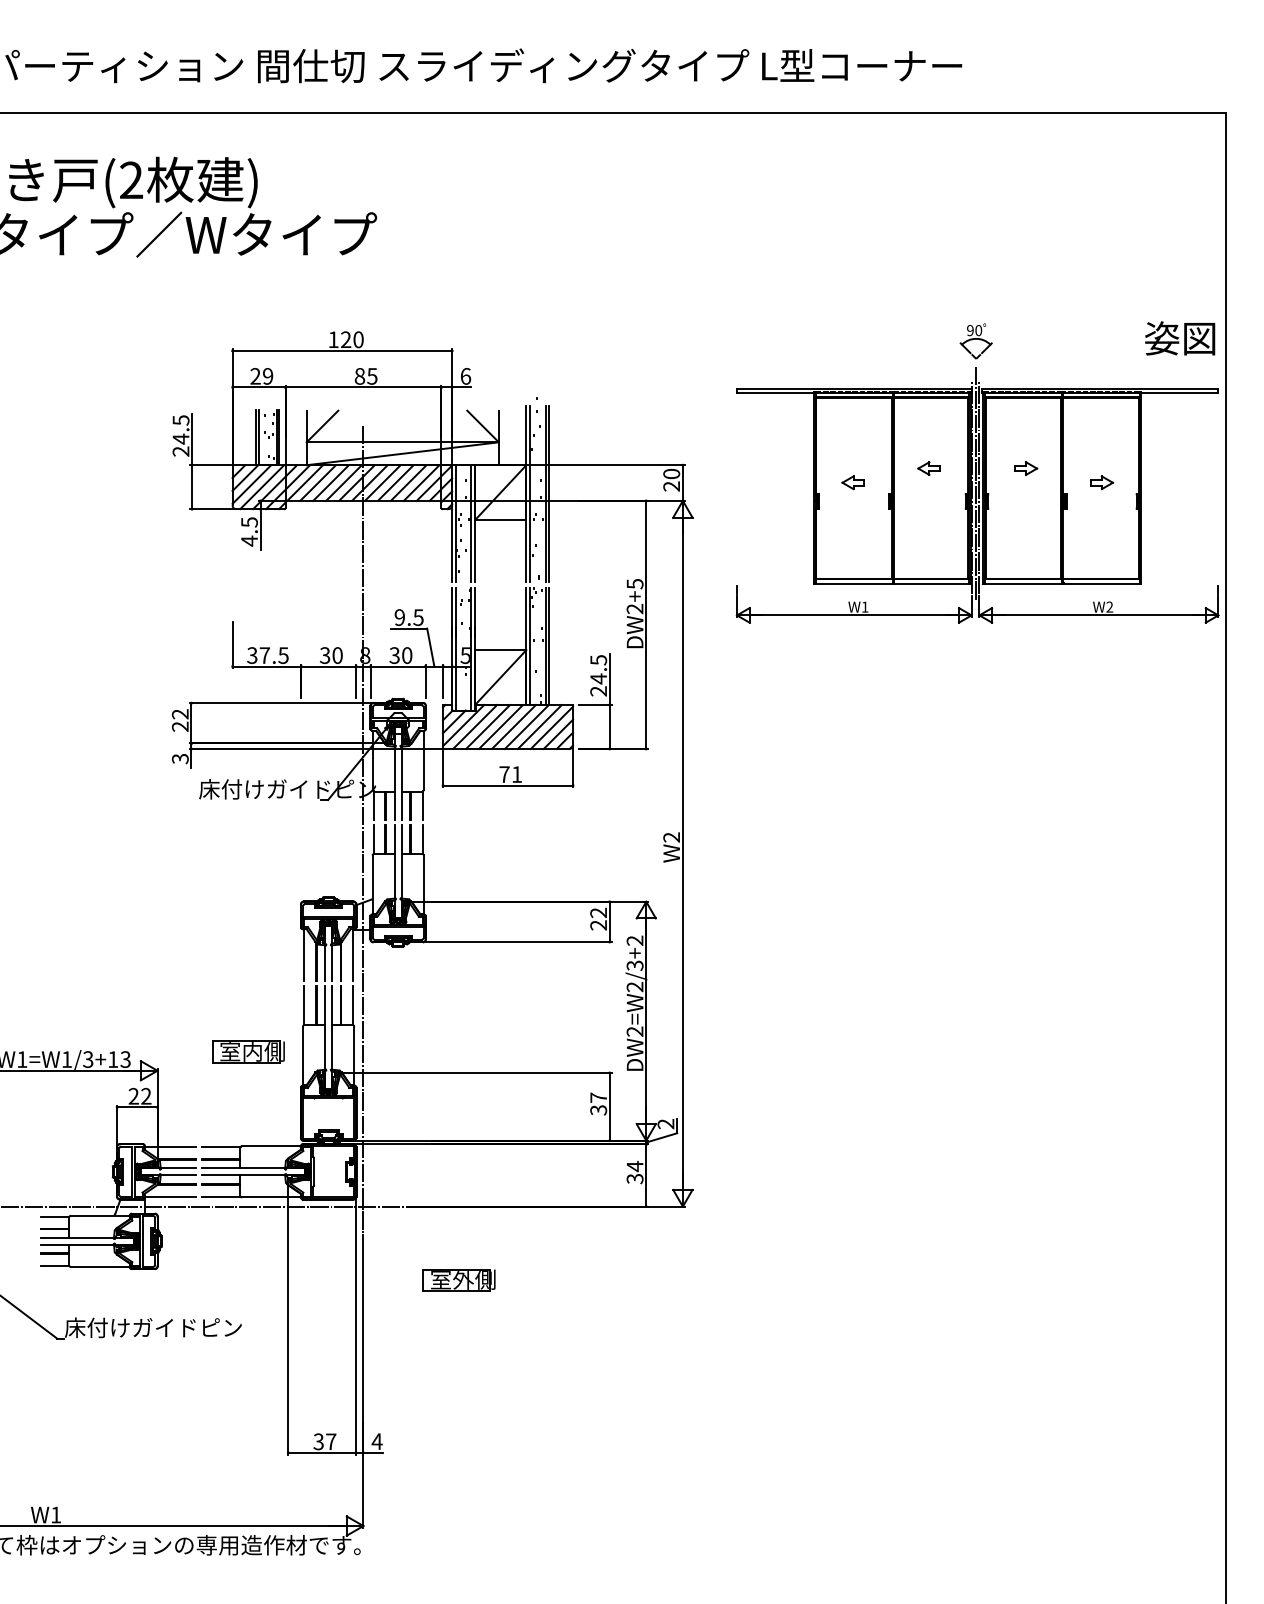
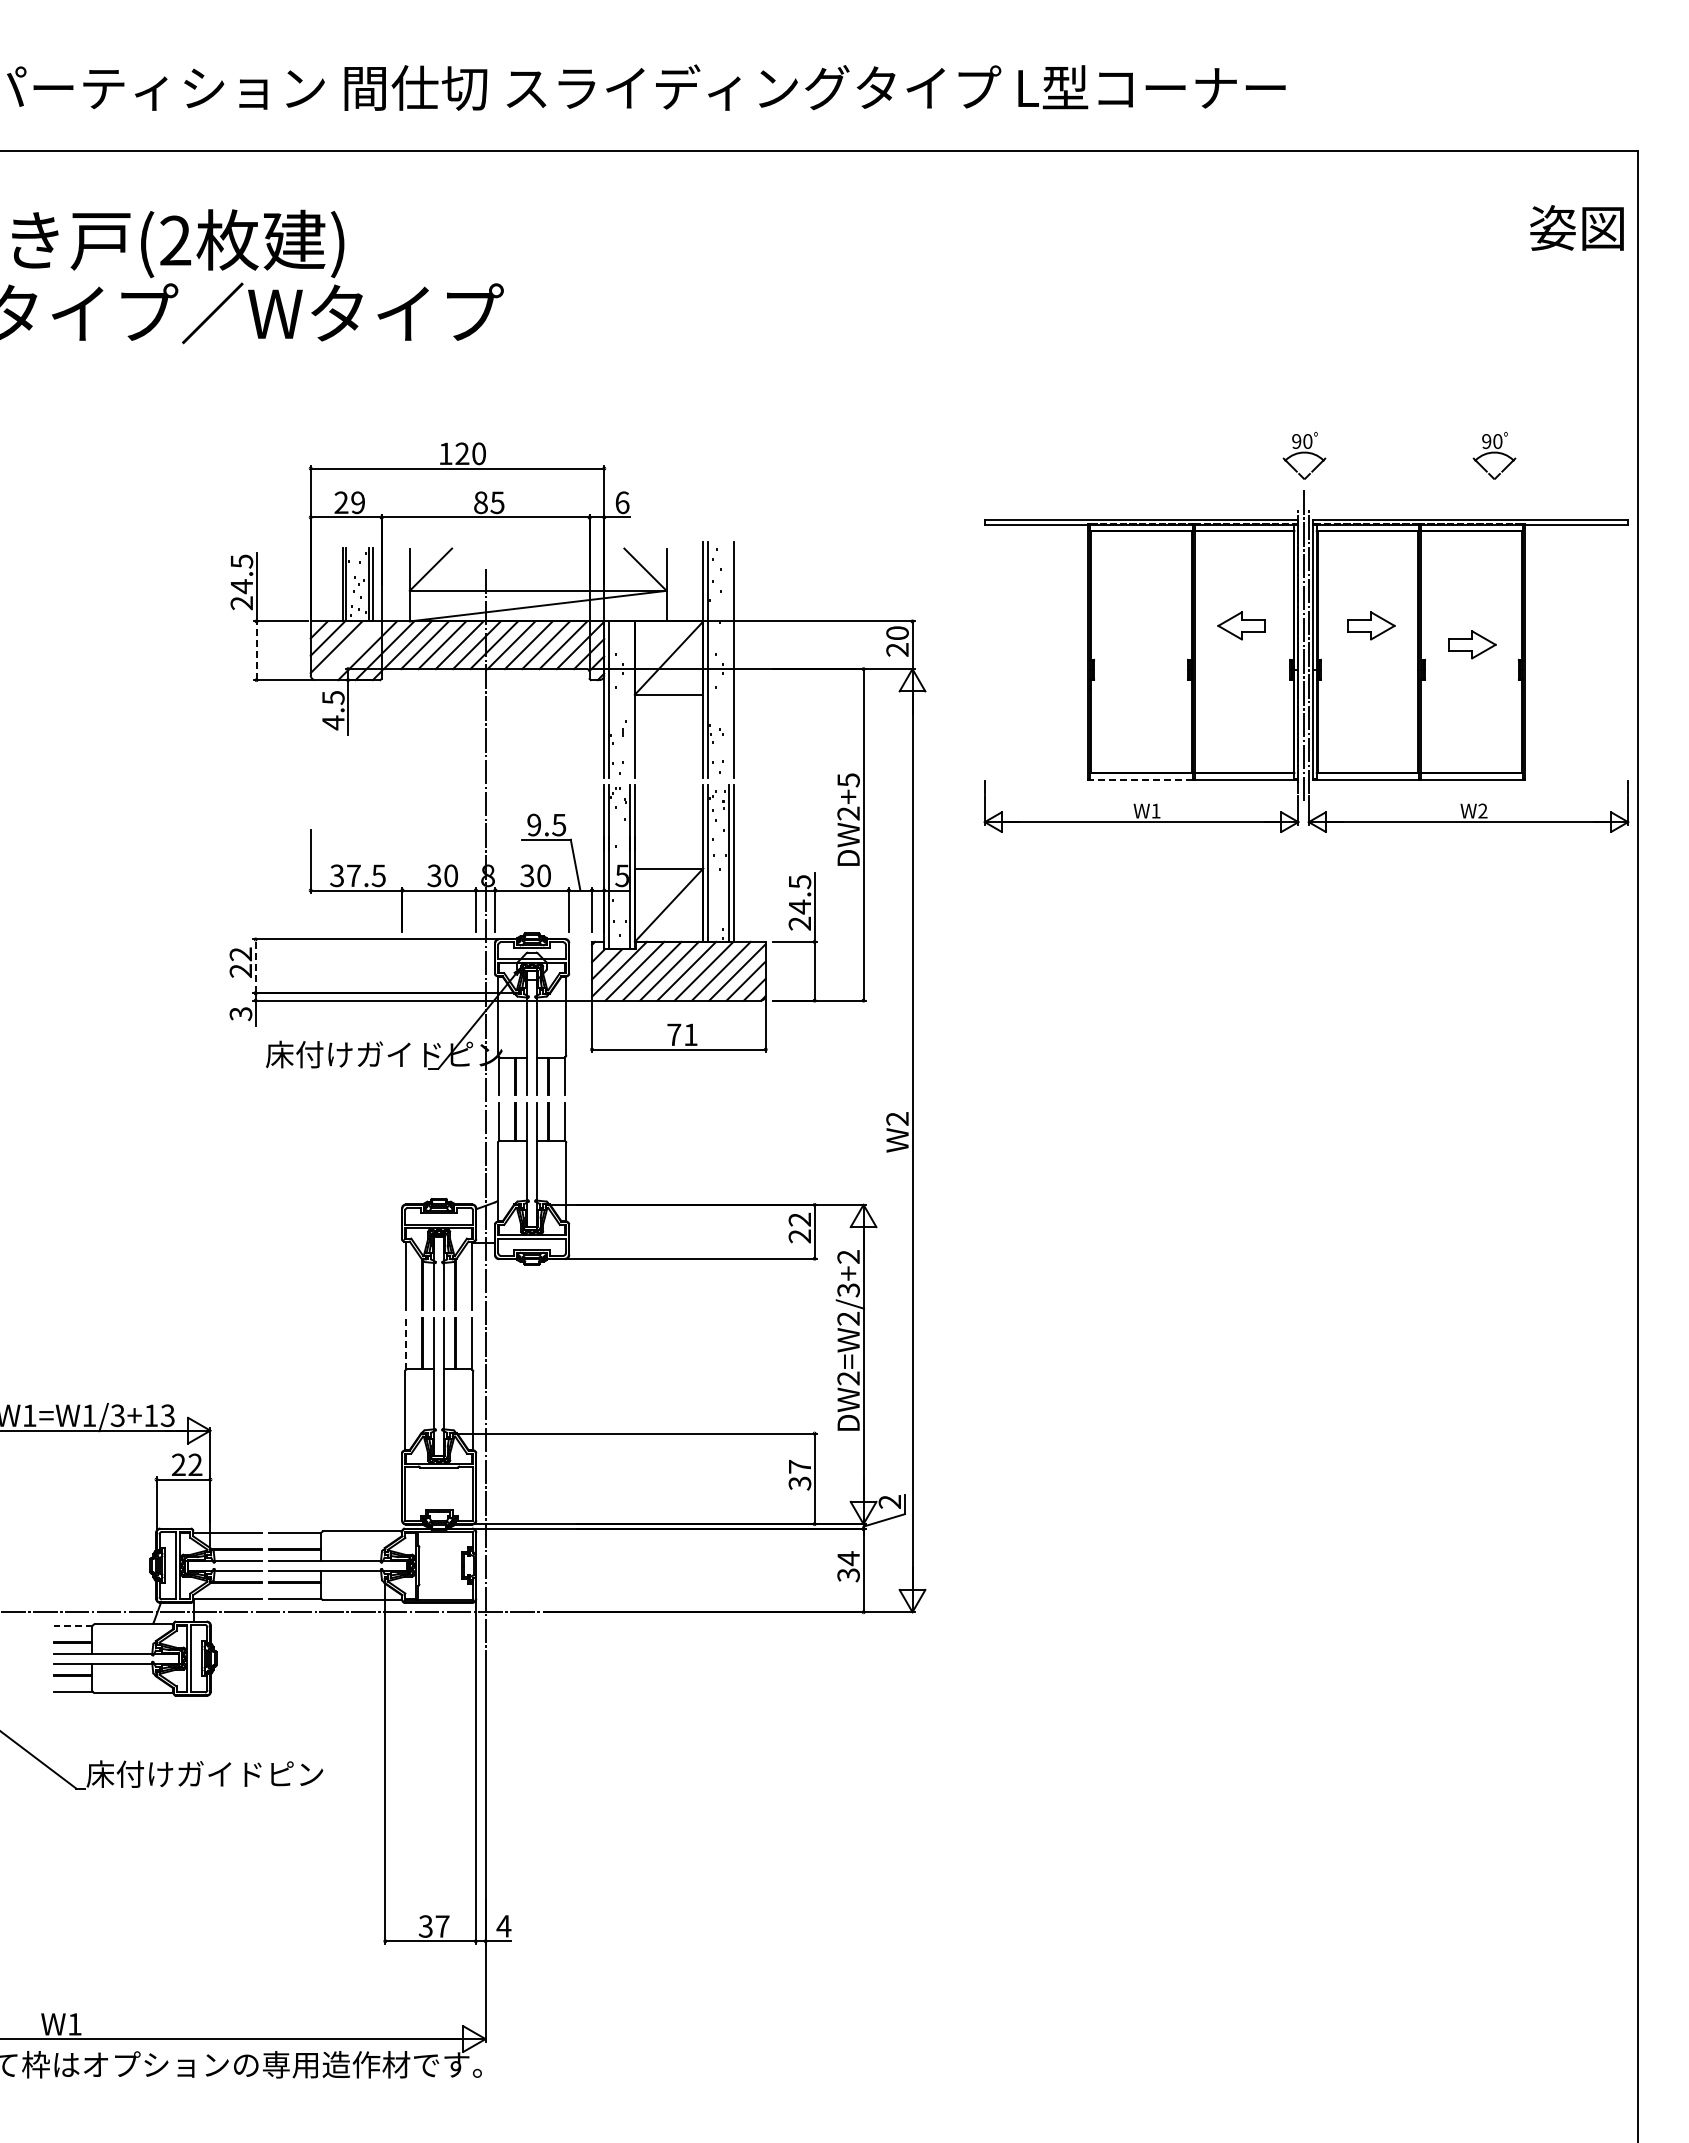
text: (1179, 338) -> (1576, 227), moved
part: (1118, 341) -> (1494, 455), added
part: (929, 468) -> (1241, 625), size x1.6
part: (1025, 468) -> (1370, 625), size x1.6
part: (852, 482) -> (1139, 644), removed
part: (1101, 482) -> (1472, 644), size x1.6
line: (191, 486) -> (256, 650), solid -> dashed
line: (261, 486) -> (349, 650), removed
line: (545, 493) -> (729, 659), removed
line: (471, 523) -> (629, 699), removed
line: (853, 583) -> (1140, 779), solid -> dashed
line: (191, 723) -> (255, 966), solid -> dashed
line: (304, 1005) -> (406, 1343), solid -> dashed
part: (248, 1051) -> (331, 1405), removed
line: (55, 1216) -> (73, 1625), solid -> dashed
part: (459, 1280) -> (613, 1710), removed

